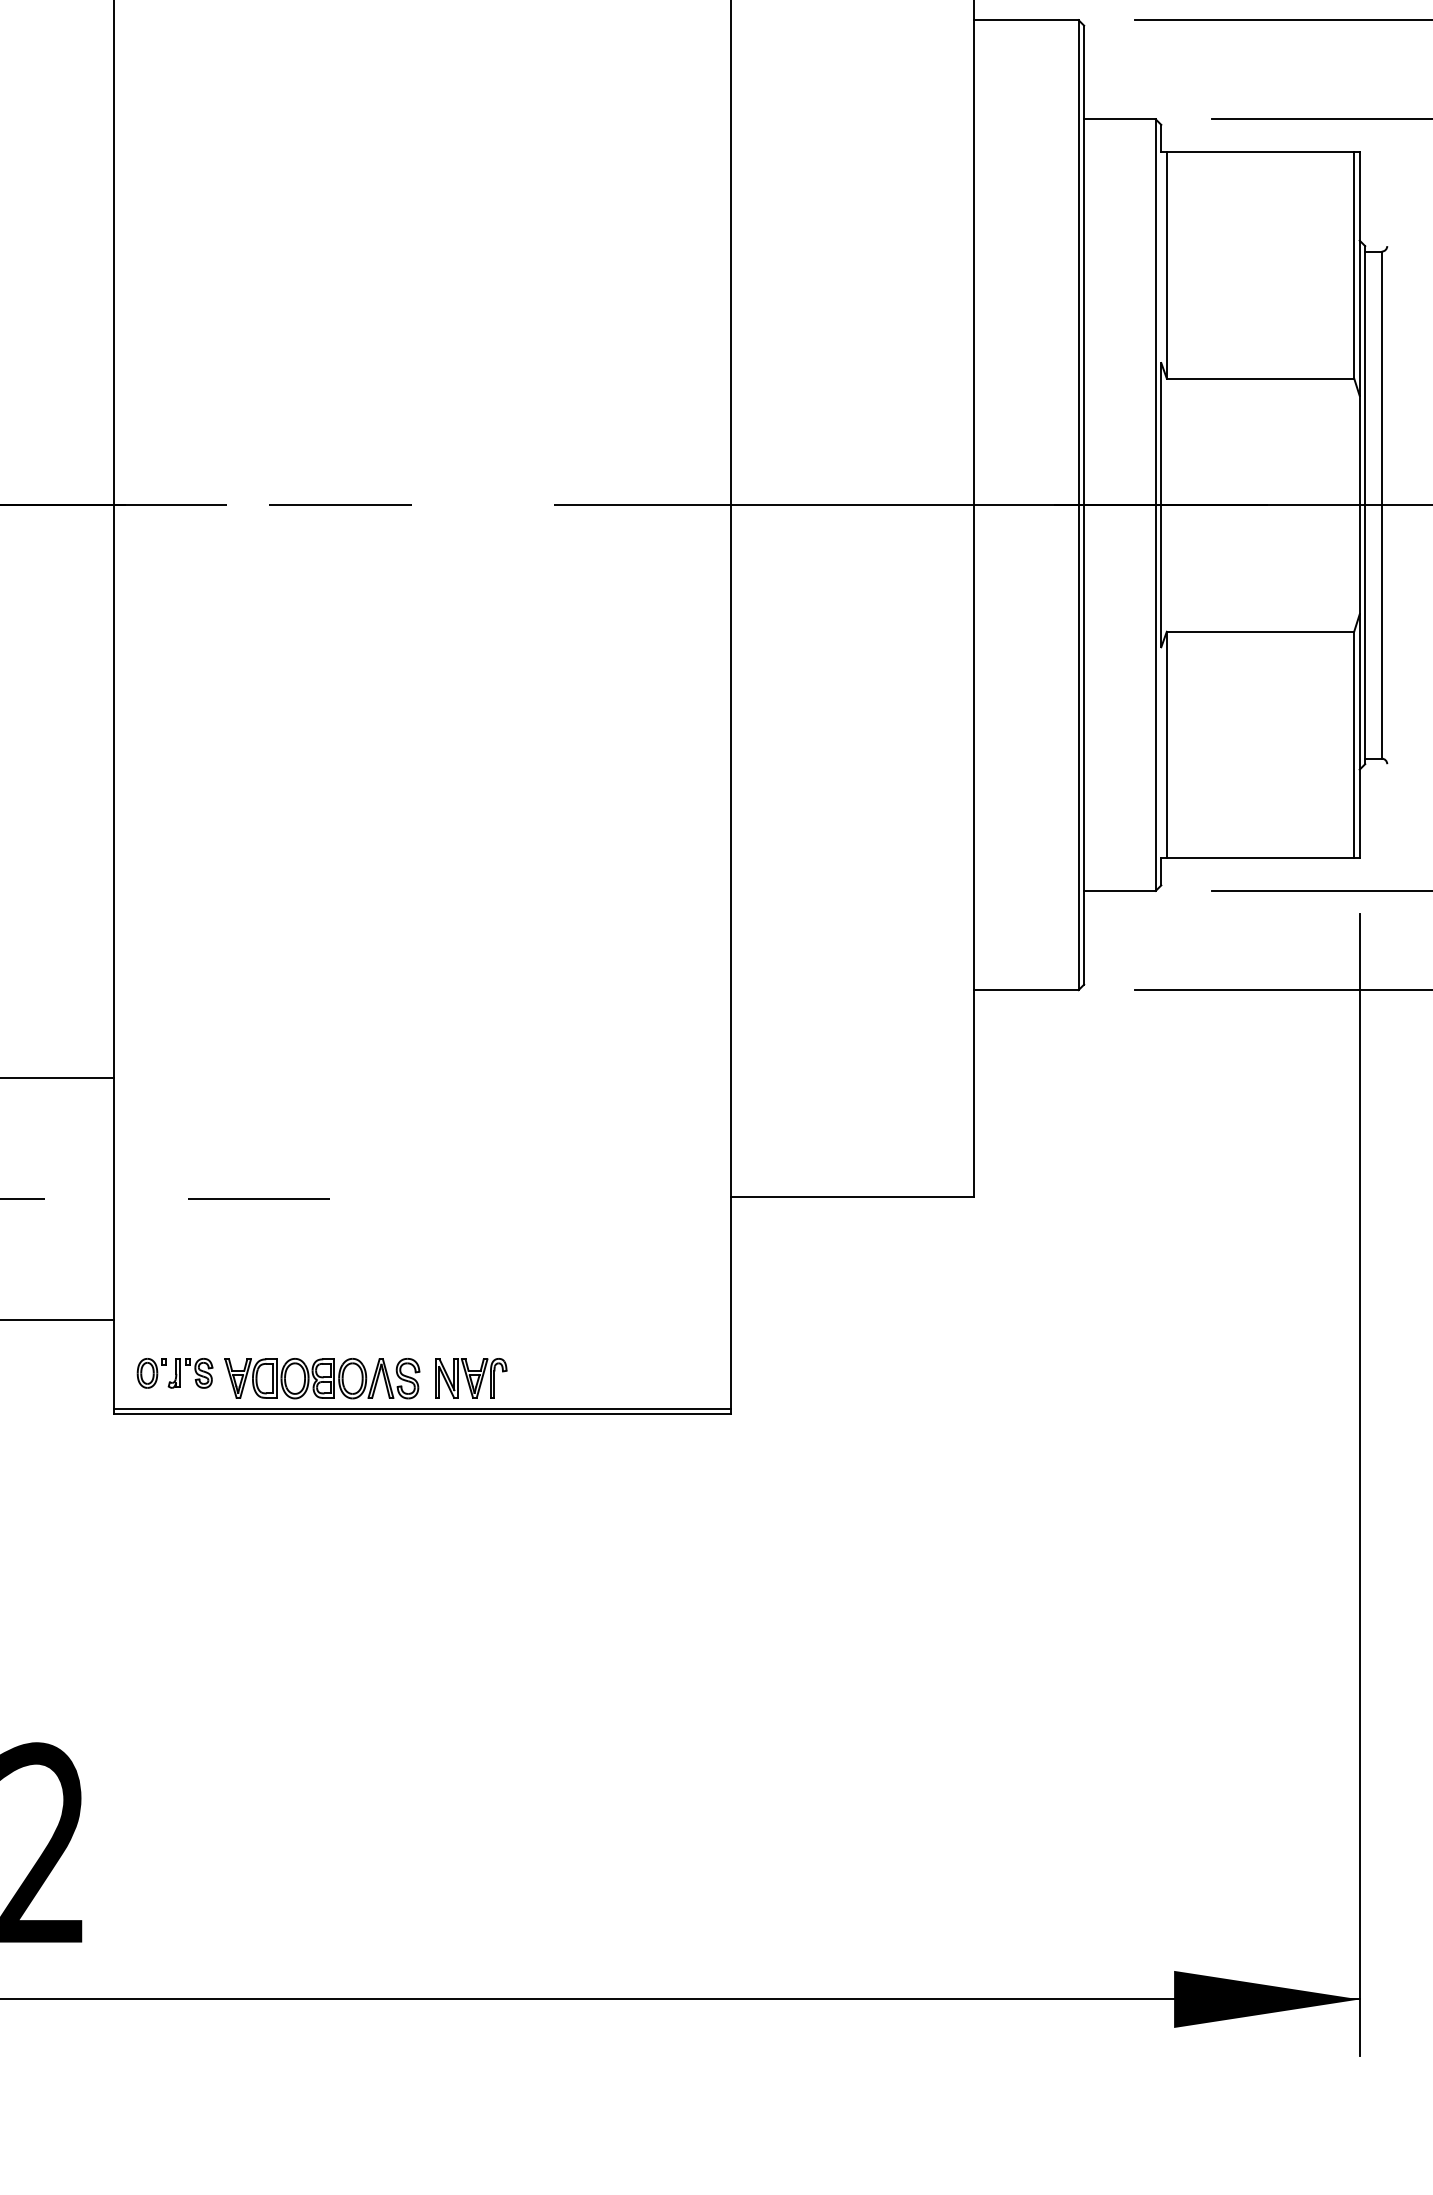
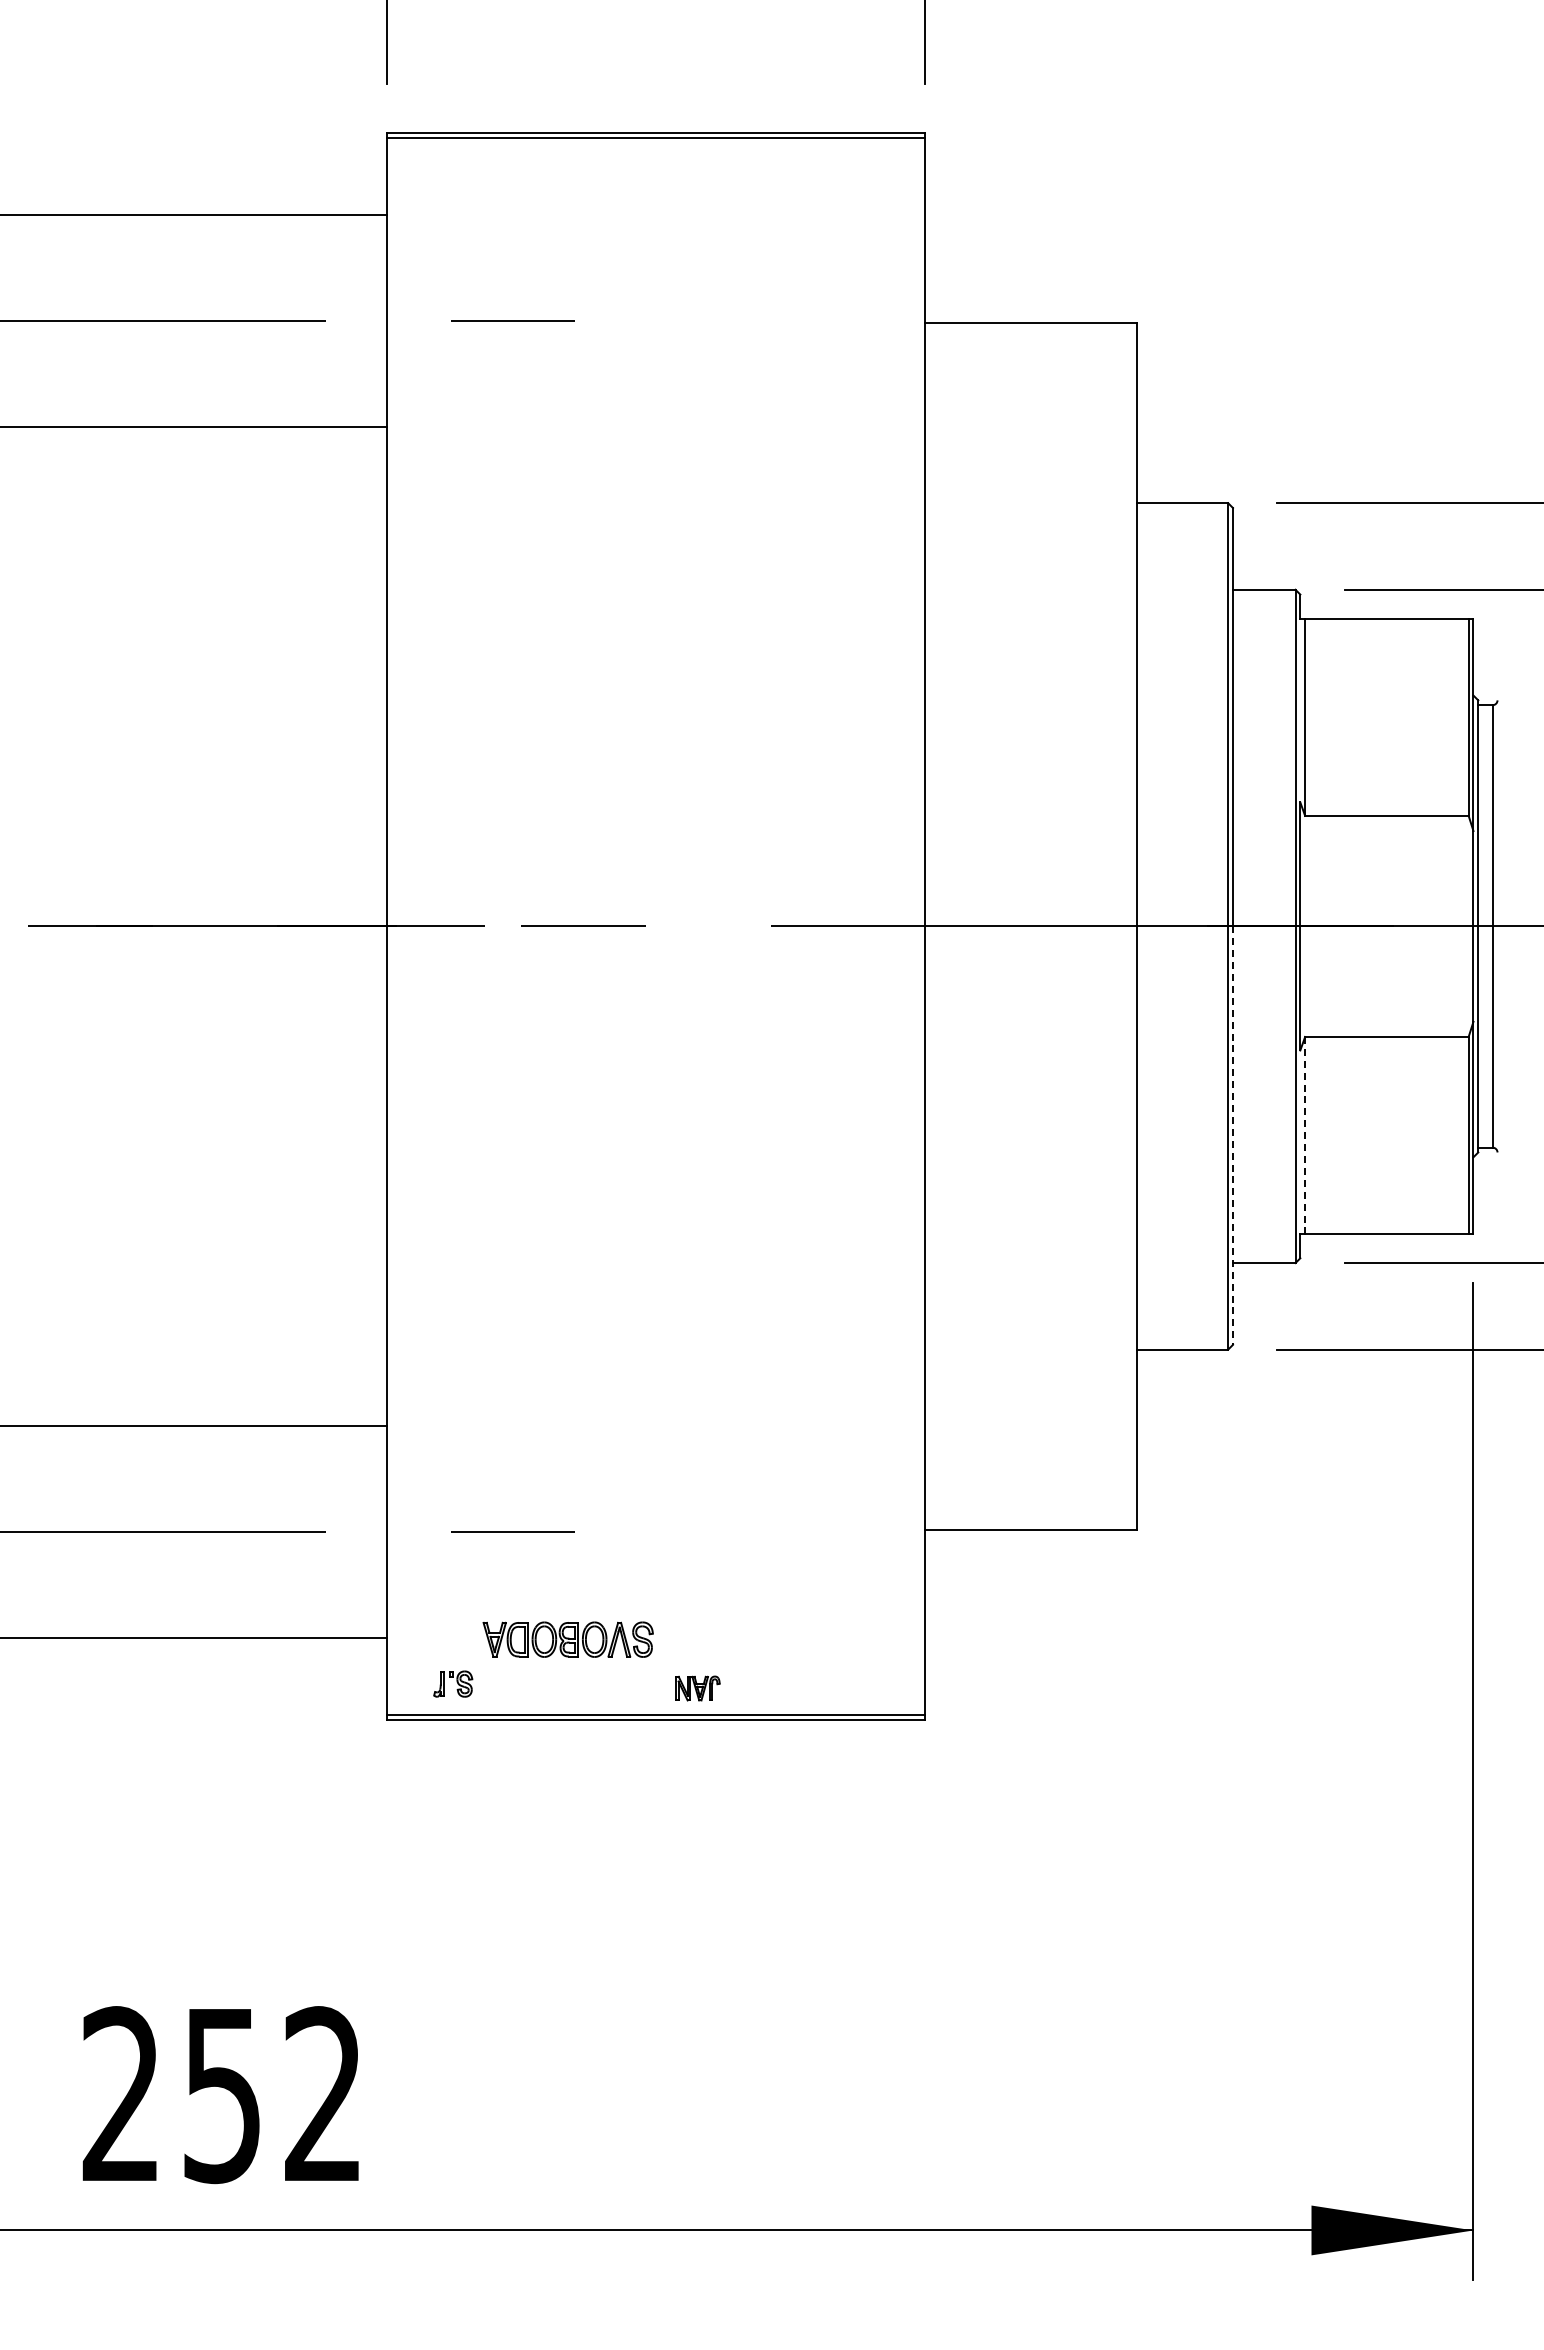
line: (1167, 744) -> (1305, 1135), solid -> dashed
line: (1084, 745) -> (1233, 1136), solid -> dashed
part: (151, 1372) -> (419, 1683), removed
part: (321, 1378) -> (567, 1639), moved
part: (470, 1378) -> (697, 1688), size x0.7

